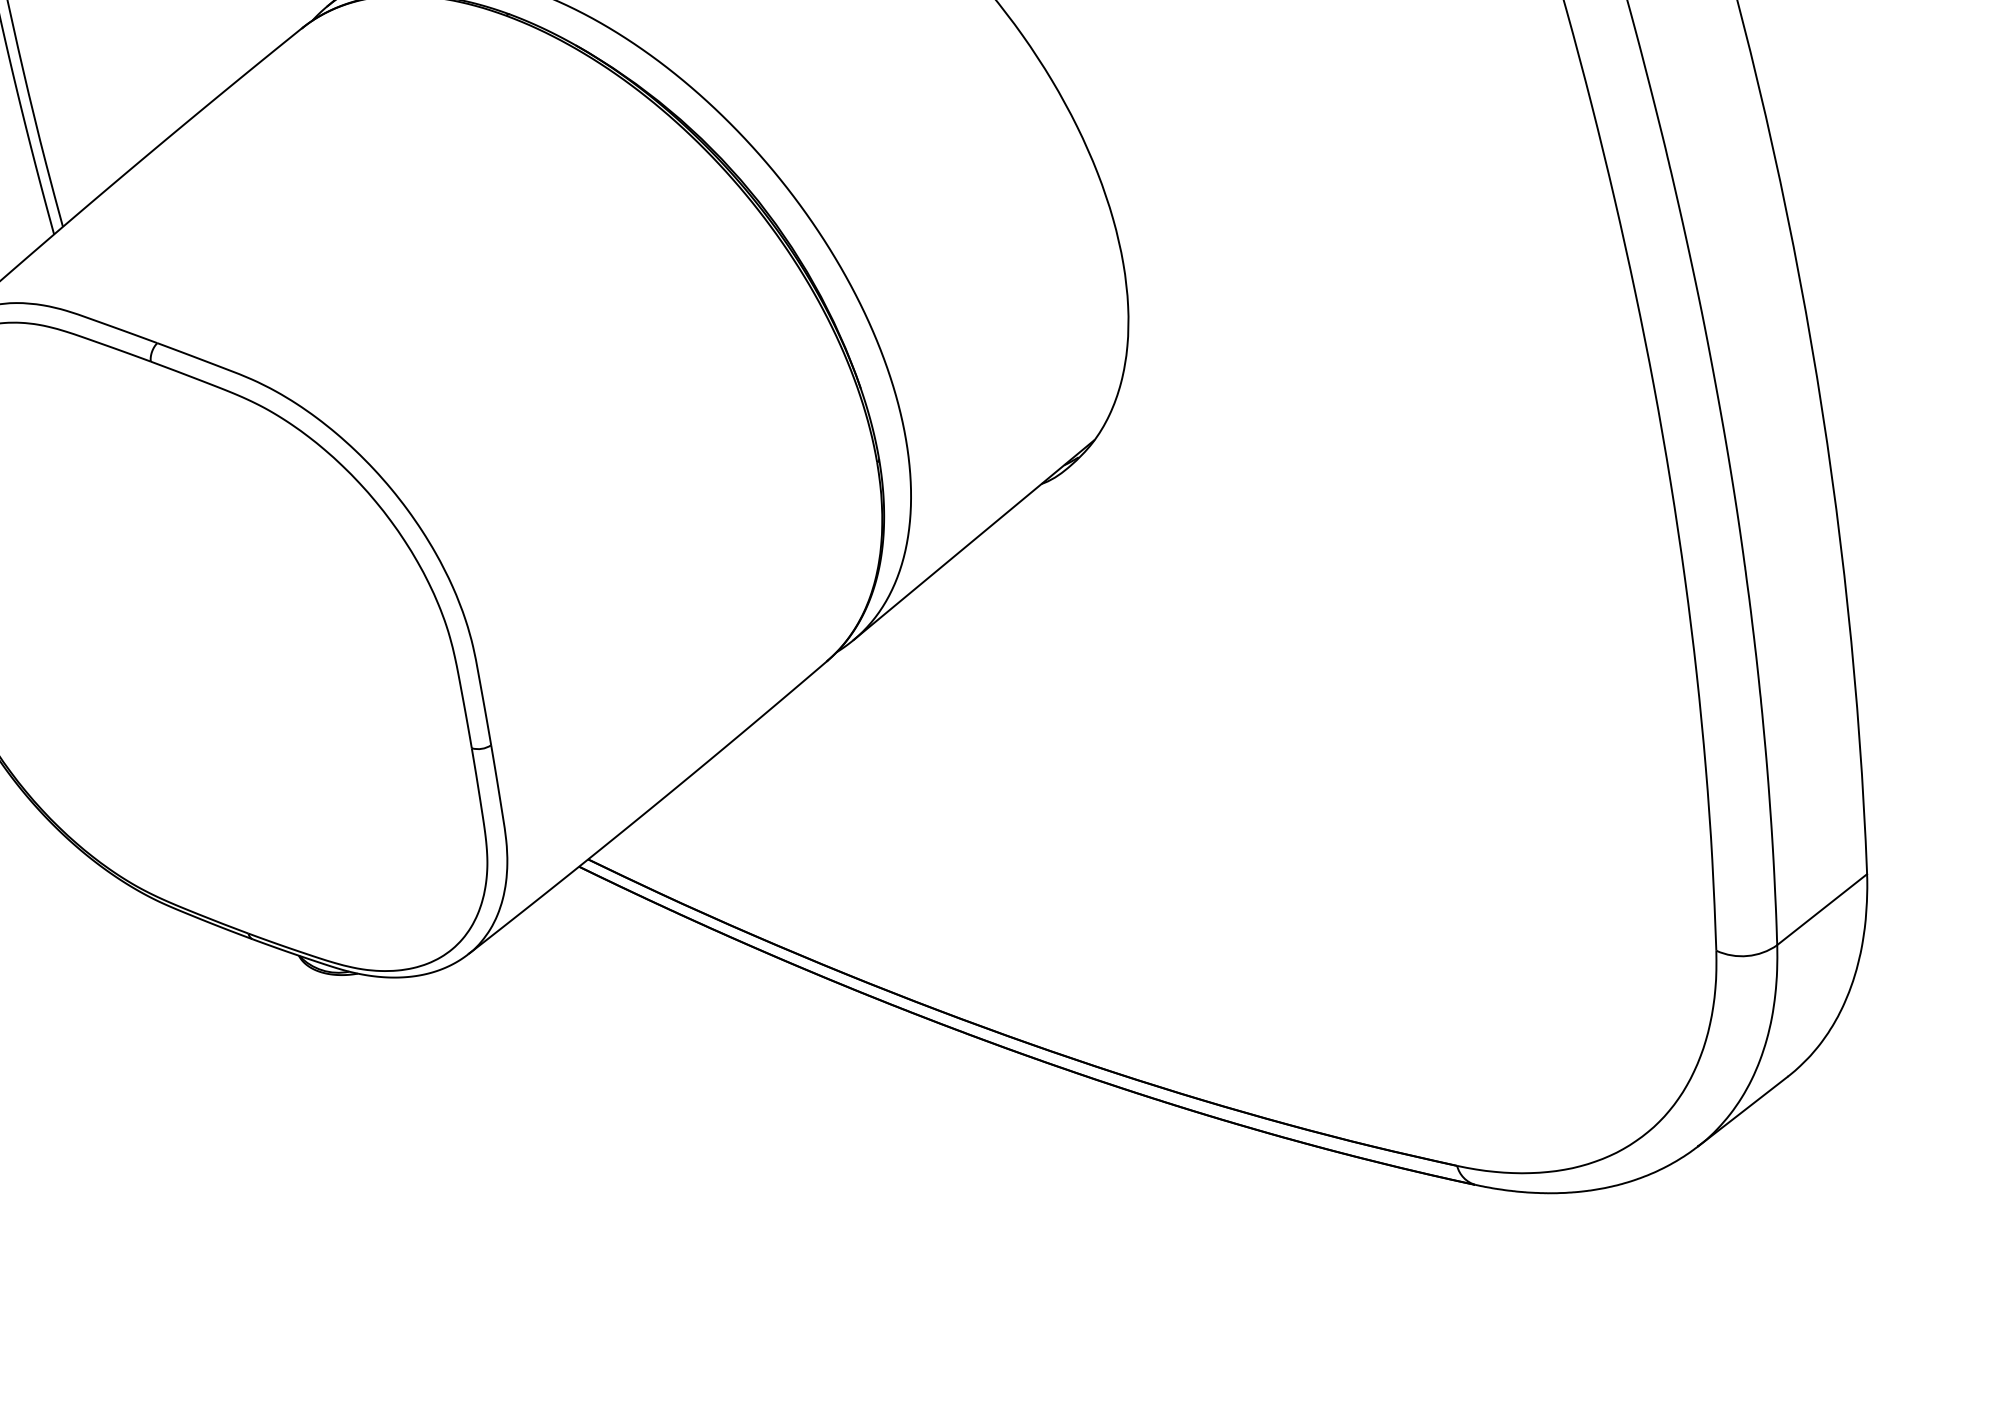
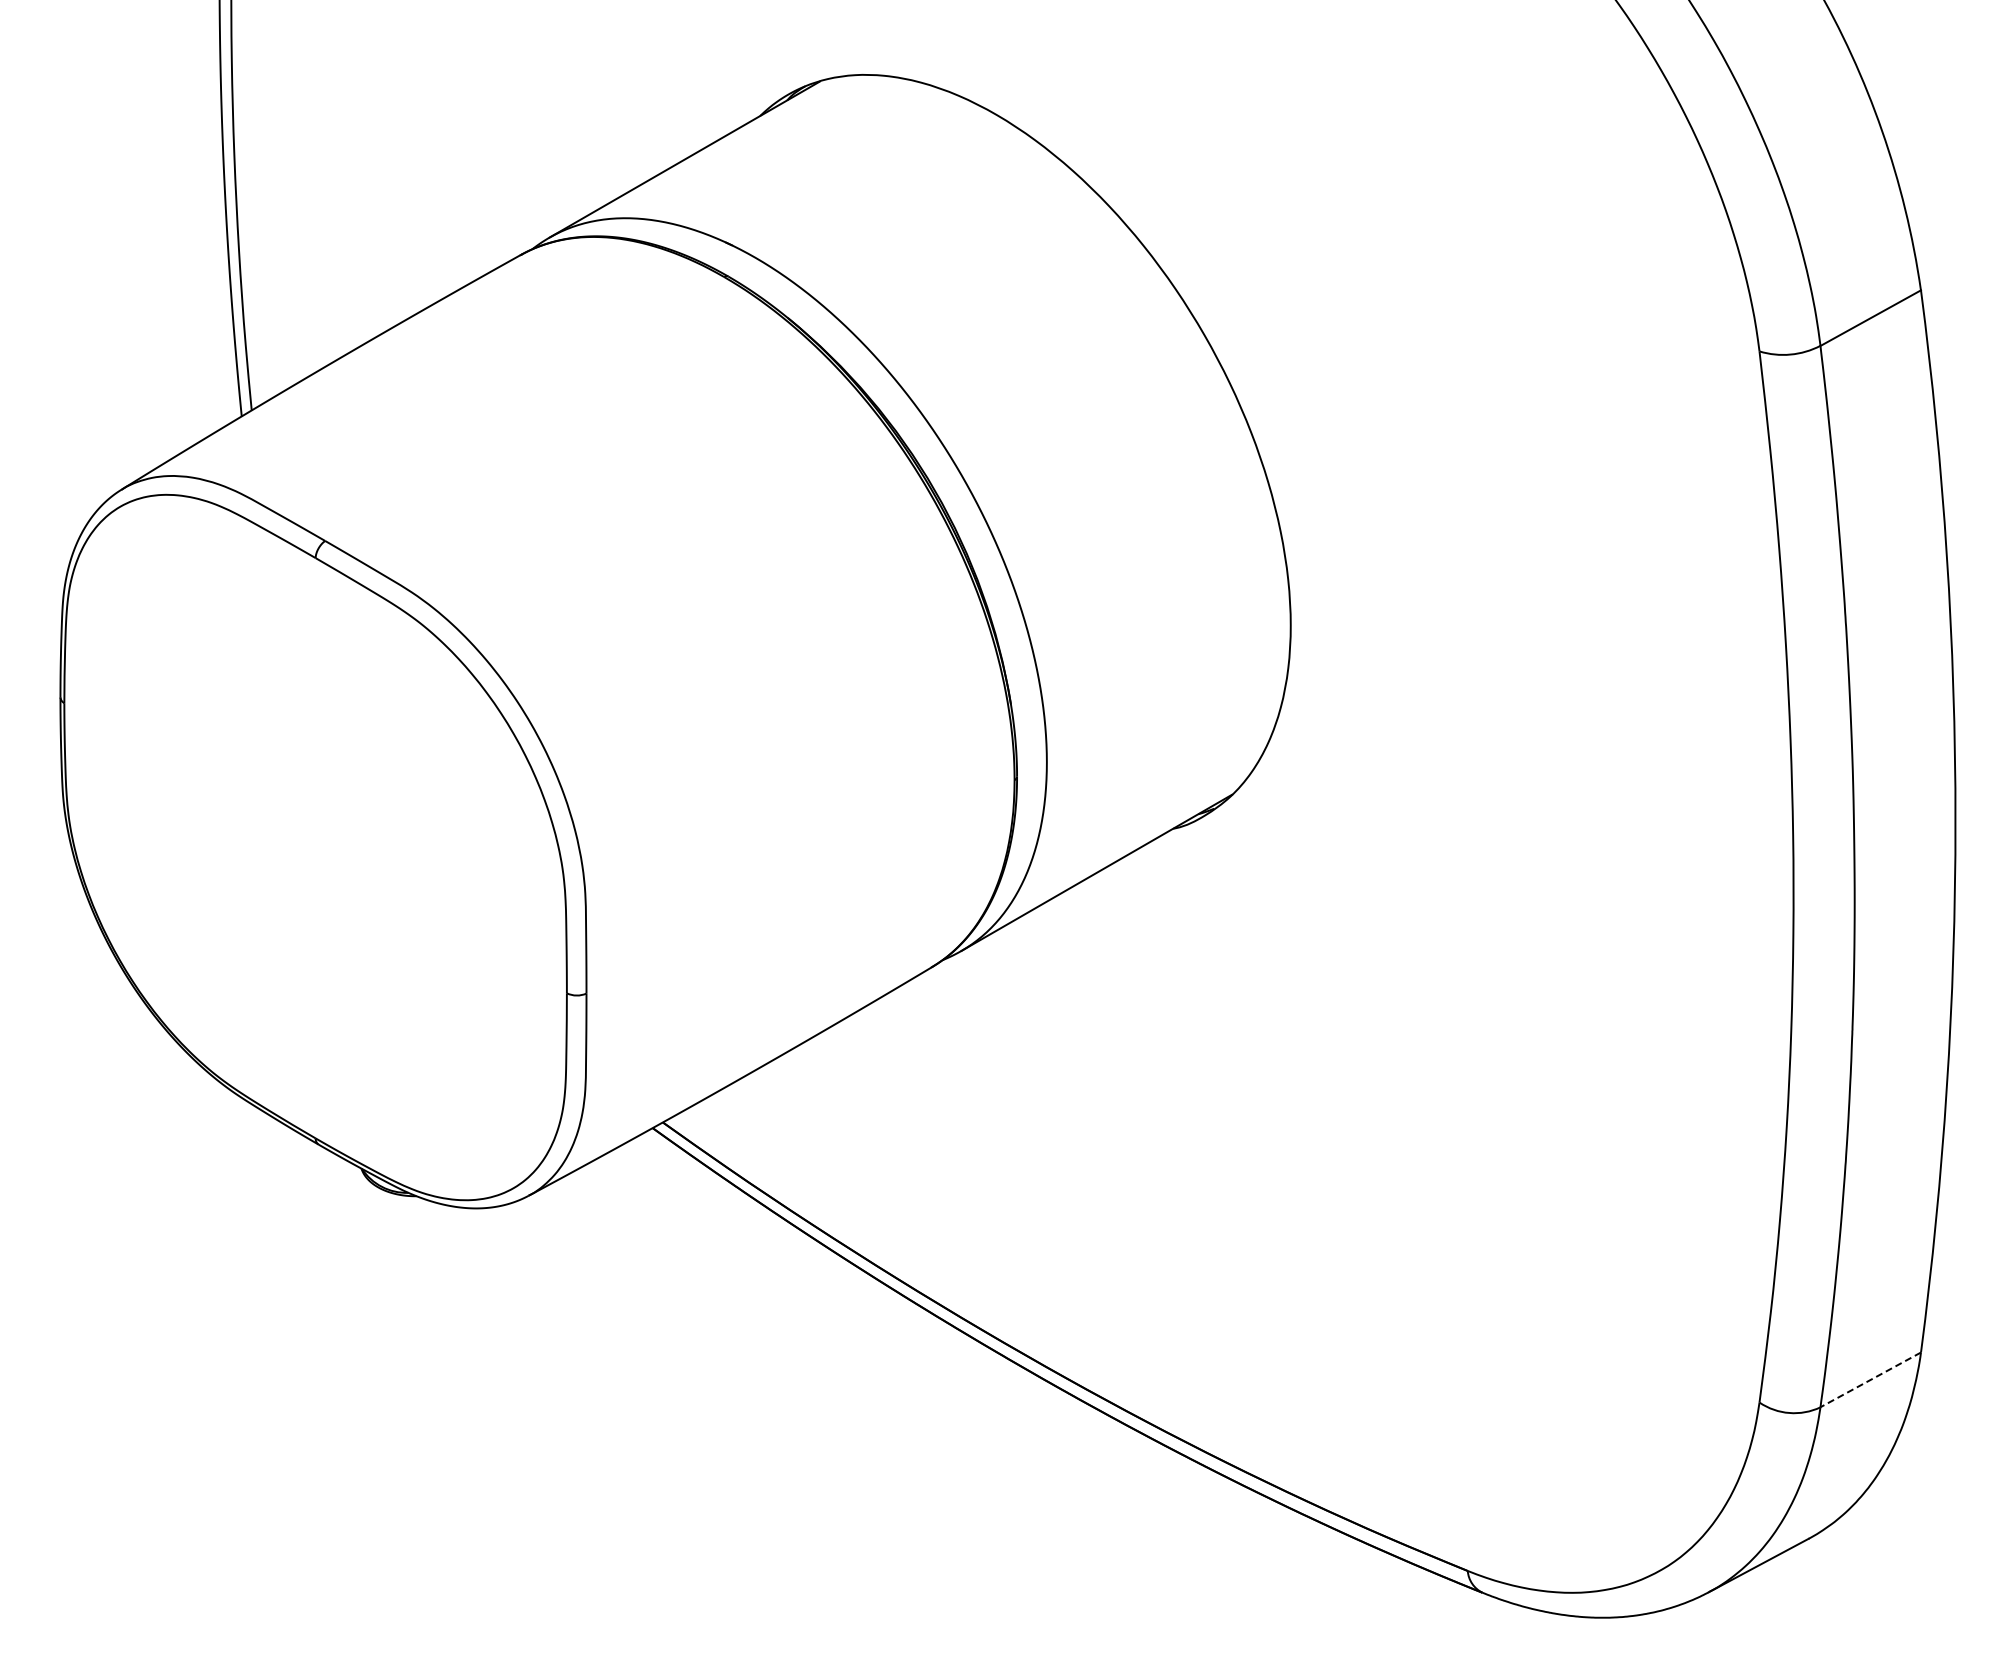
line: (1822, 910) -> (1870, 1380), solid -> dashed

